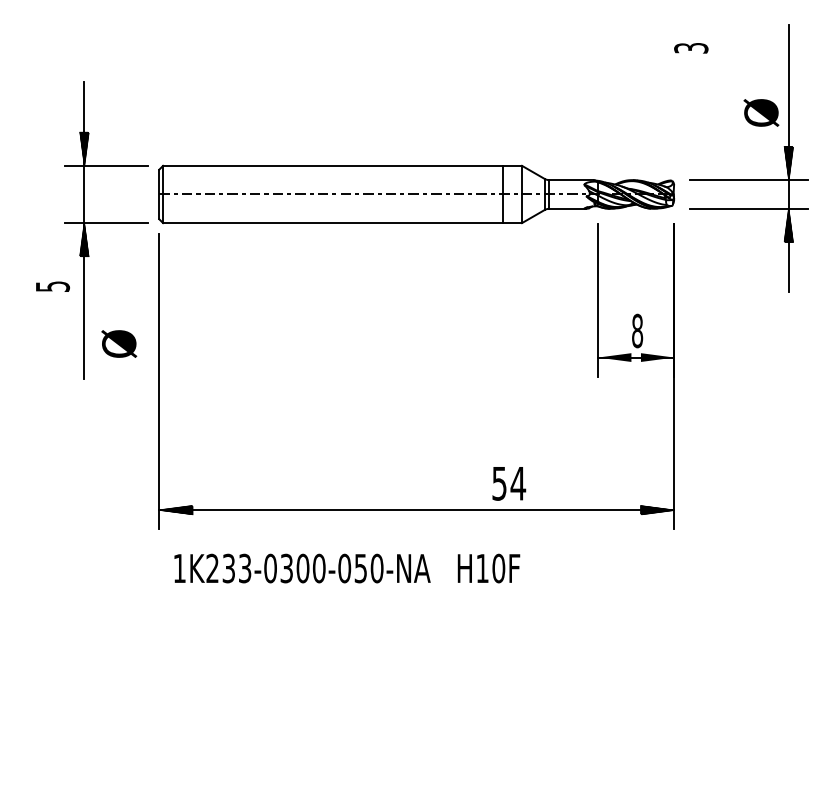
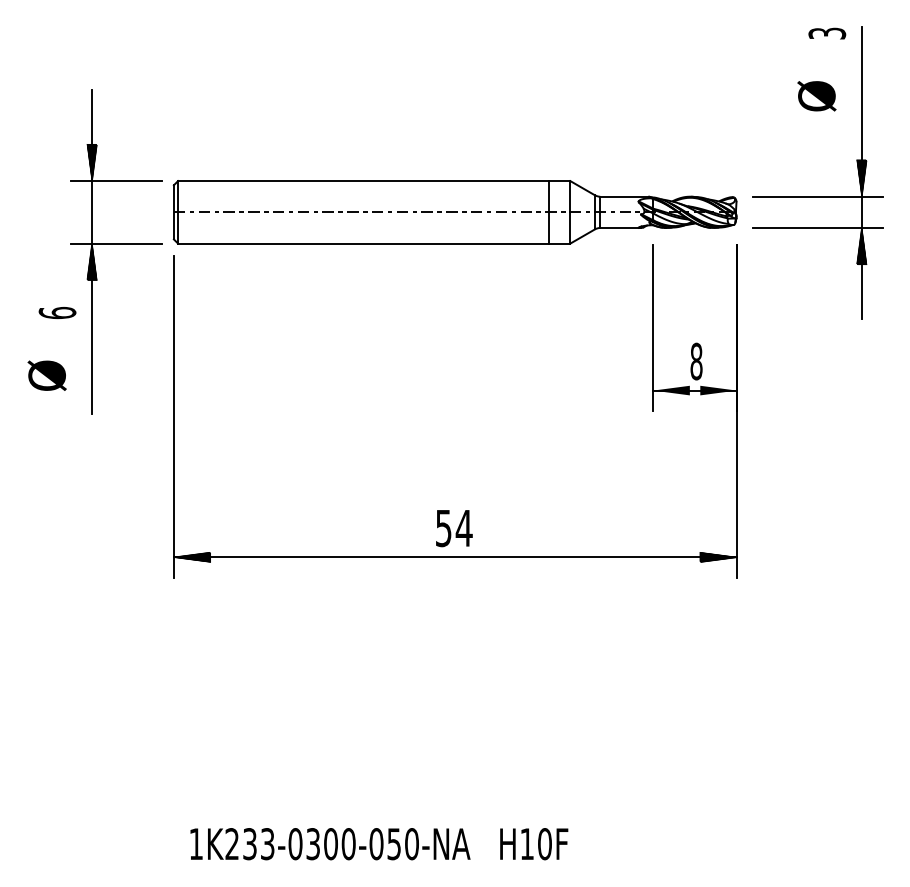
text: (691, 48) -> (827, 33), moved
text: (761, 113) -> (816, 96), moved
text: (52, 286) -> (57, 312), 5 -> 6
text: (118, 343) -> (46, 375), moved
text: (509, 483) -> (454, 528), moved
text: (347, 568) -> (379, 844), moved

